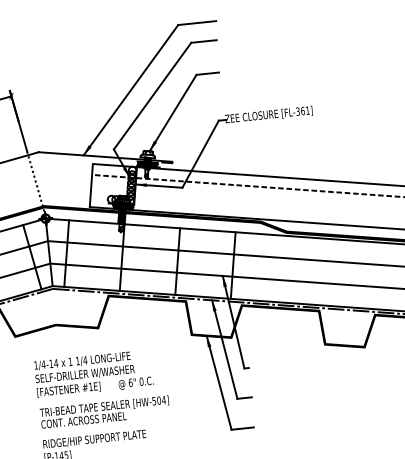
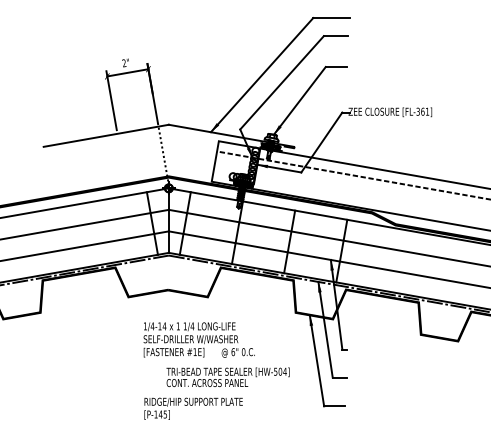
text: (104, 411) -> (227, 376), moved

